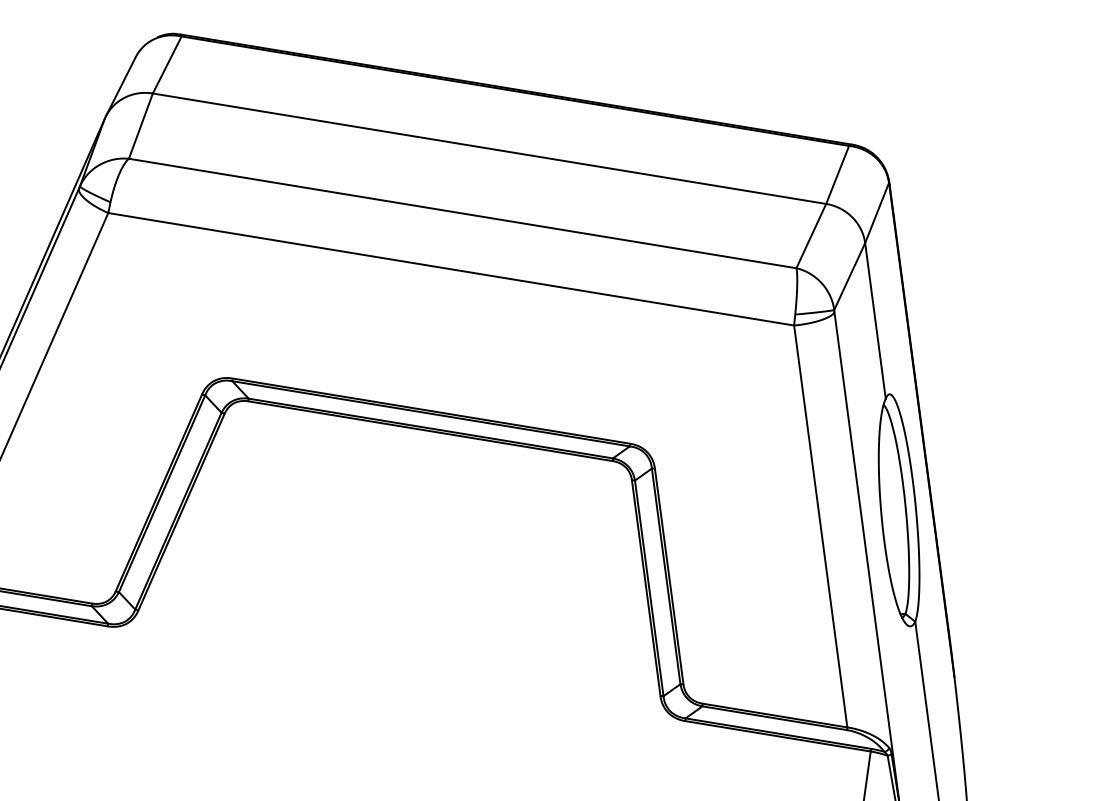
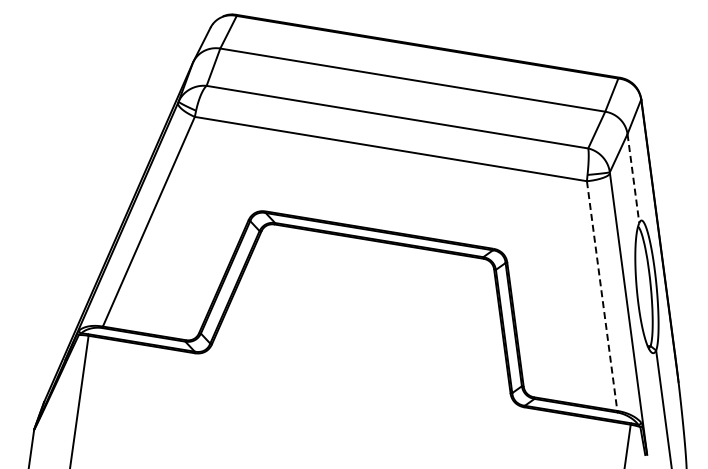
line: (875, 320) -> (633, 178), solid -> dashed
line: (821, 527) -> (602, 296), solid -> dashed

